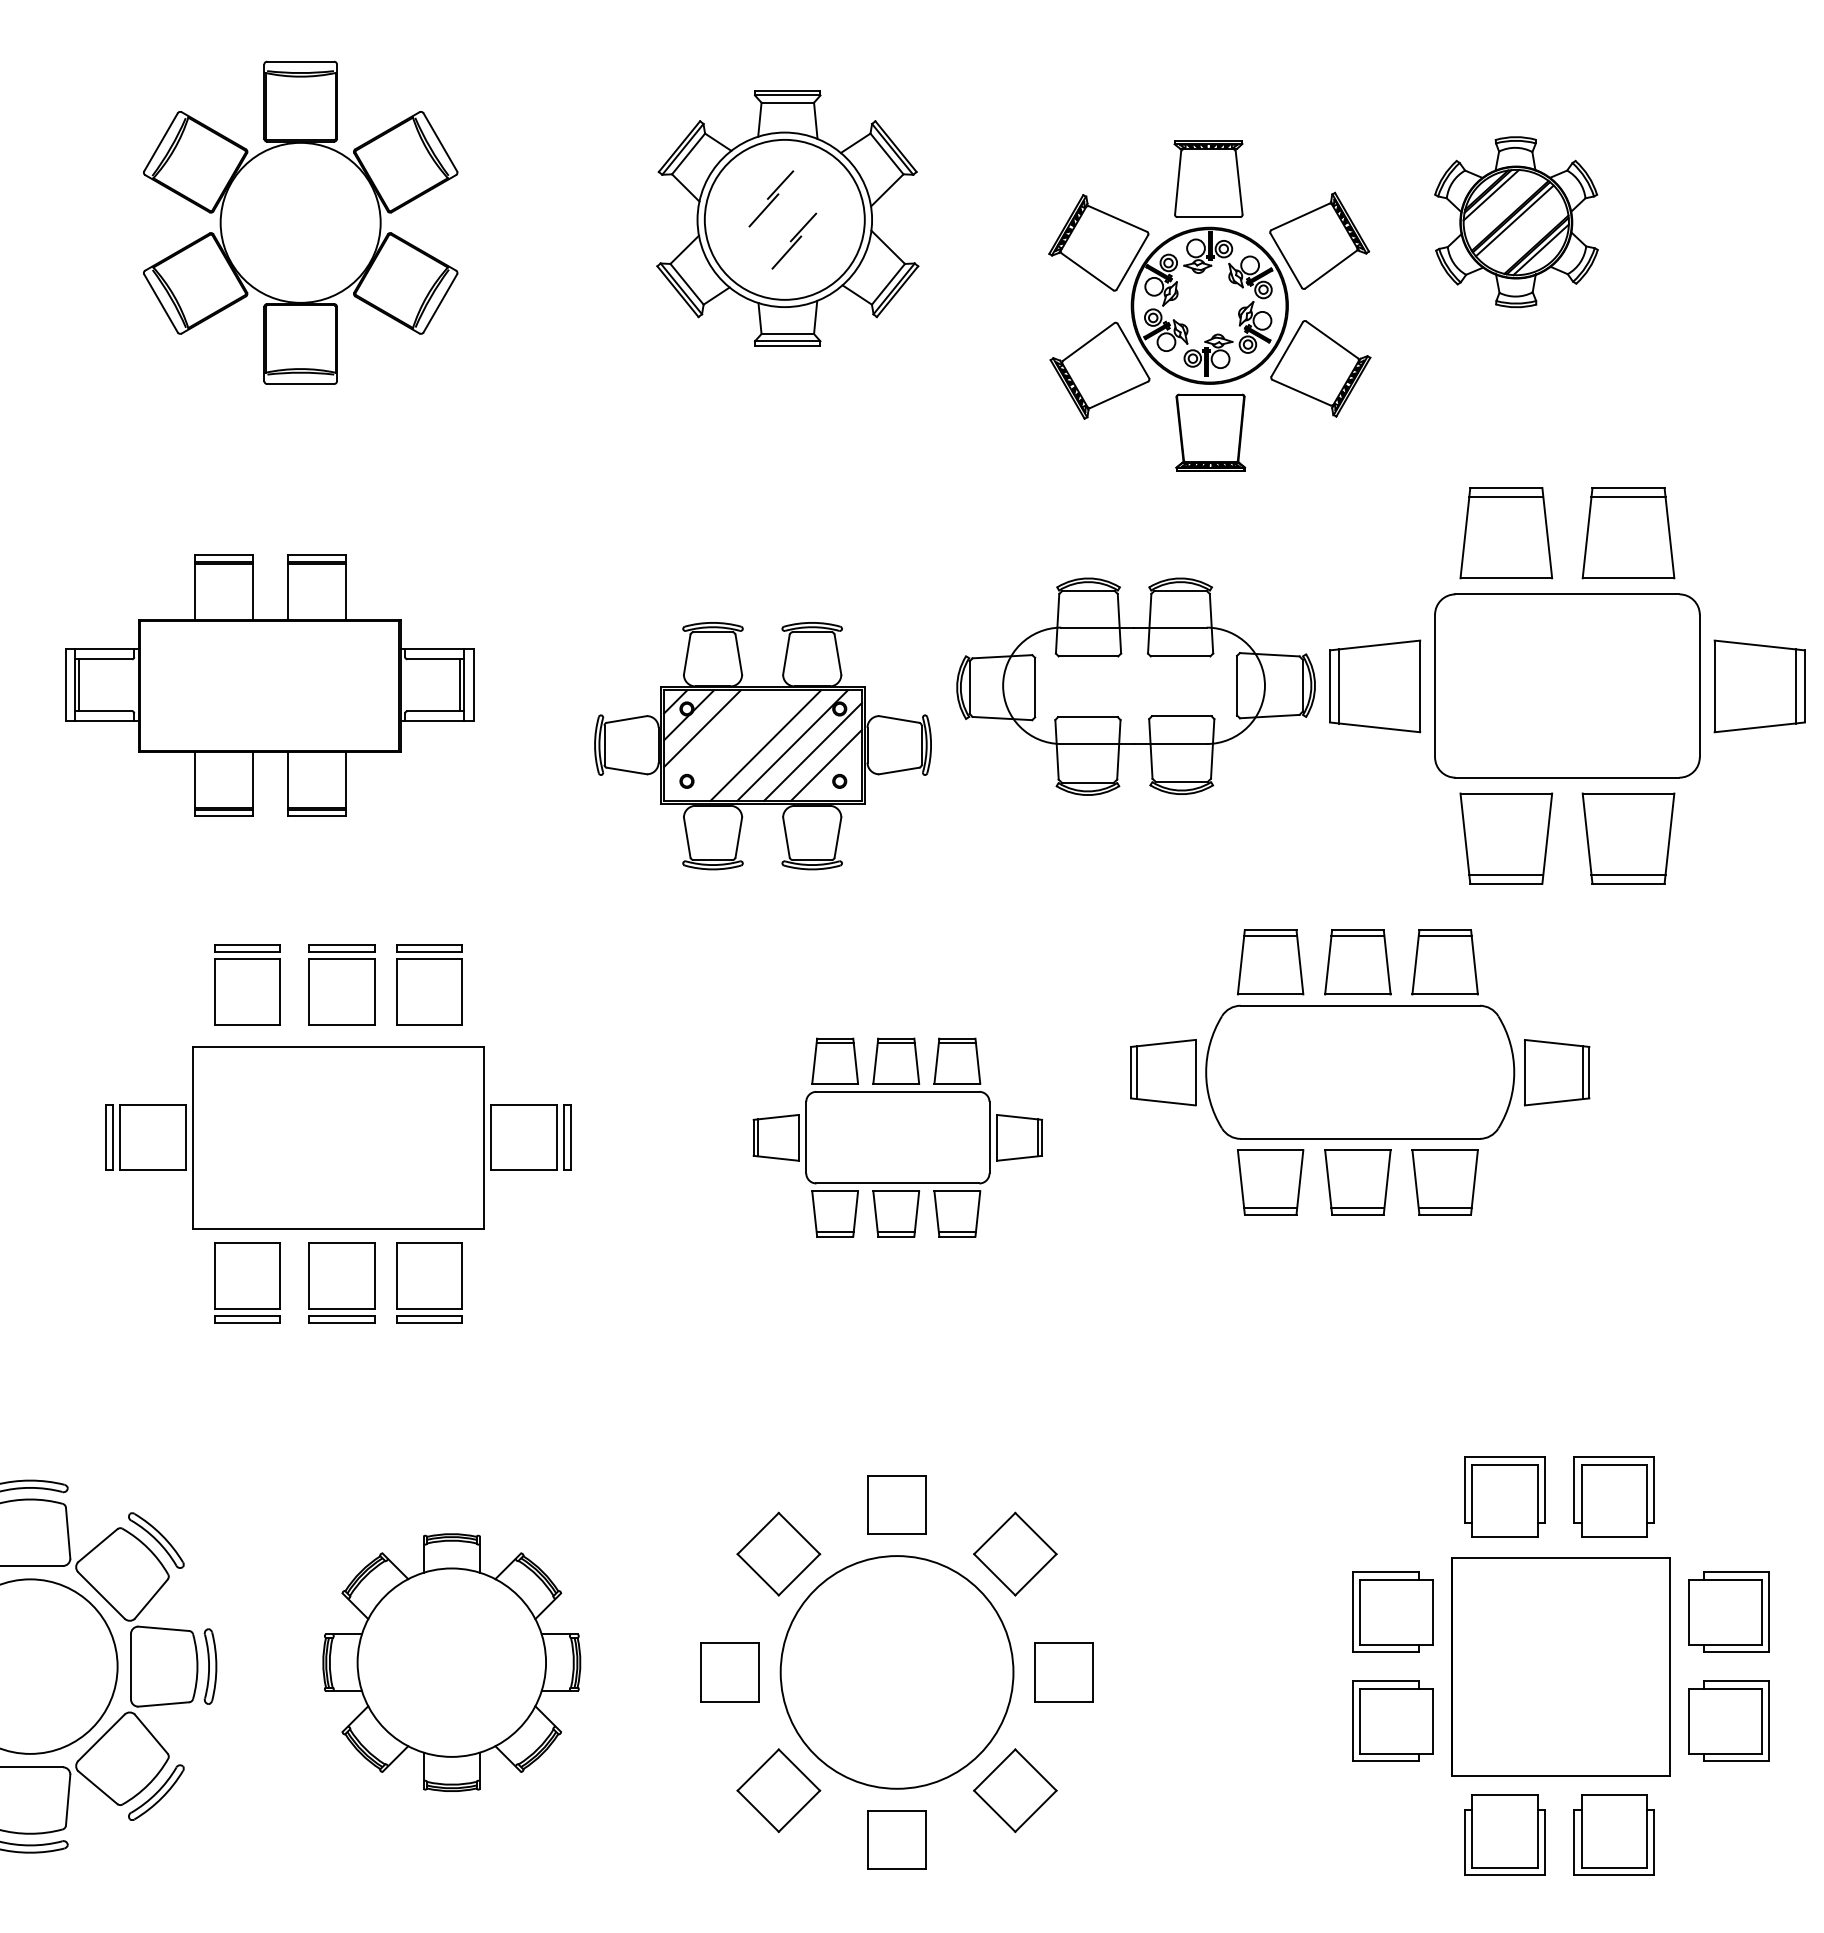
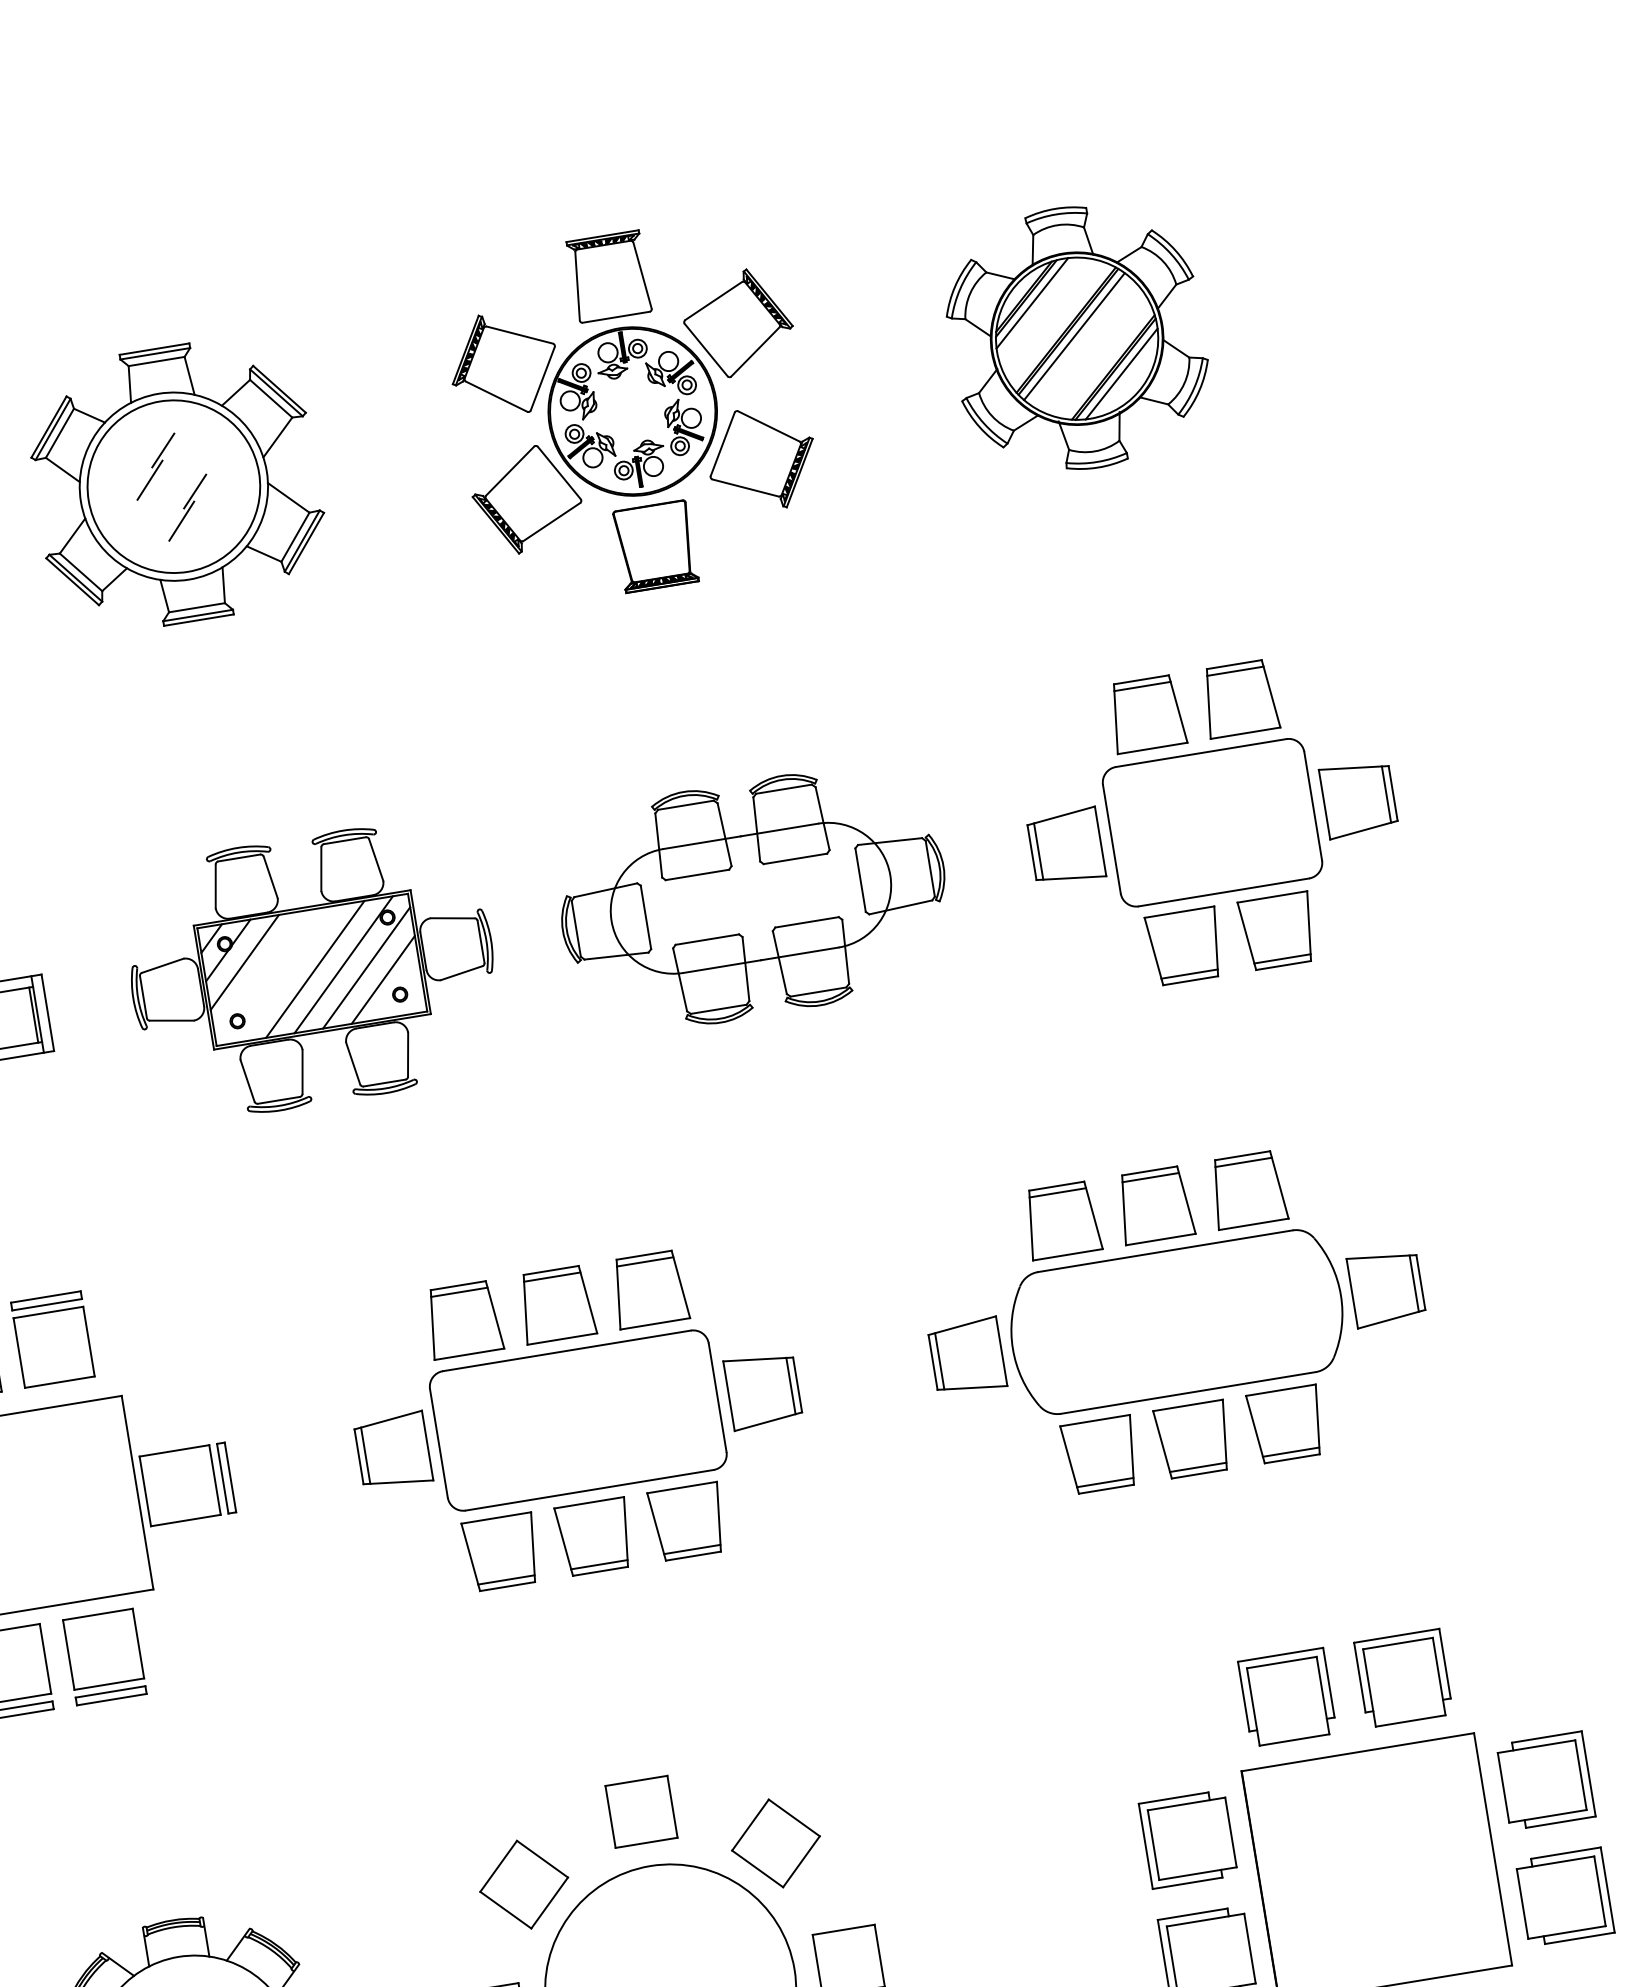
part: (787, 218) -> (176, 484), moved
part: (1516, 221) -> (1077, 337), size x1.43
part: (1209, 305) -> (632, 411), moved
part: (1567, 685) -> (1212, 822), size x0.71
part: (762, 746) -> (311, 970), moved
part: (1360, 1072) -> (1177, 1322), moved
part: (897, 1137) -> (577, 1420), size x1.43

